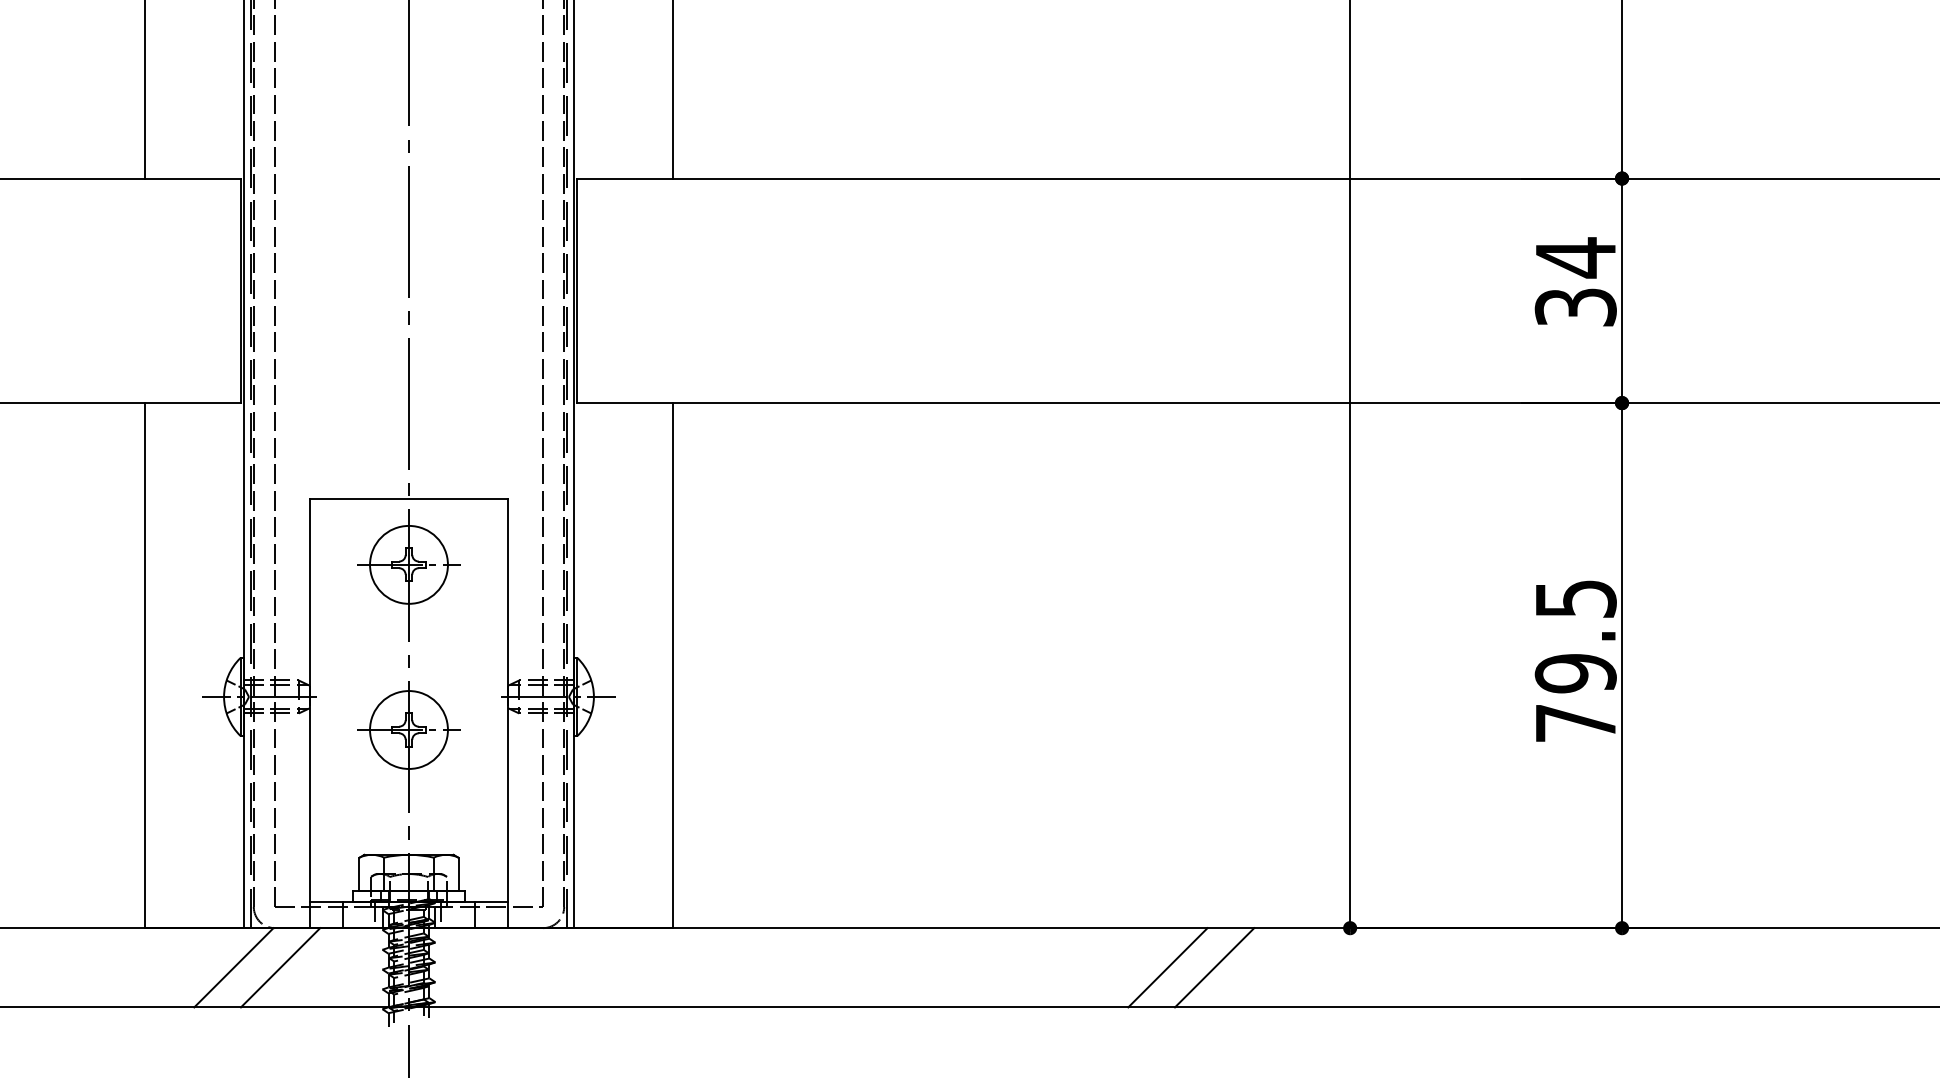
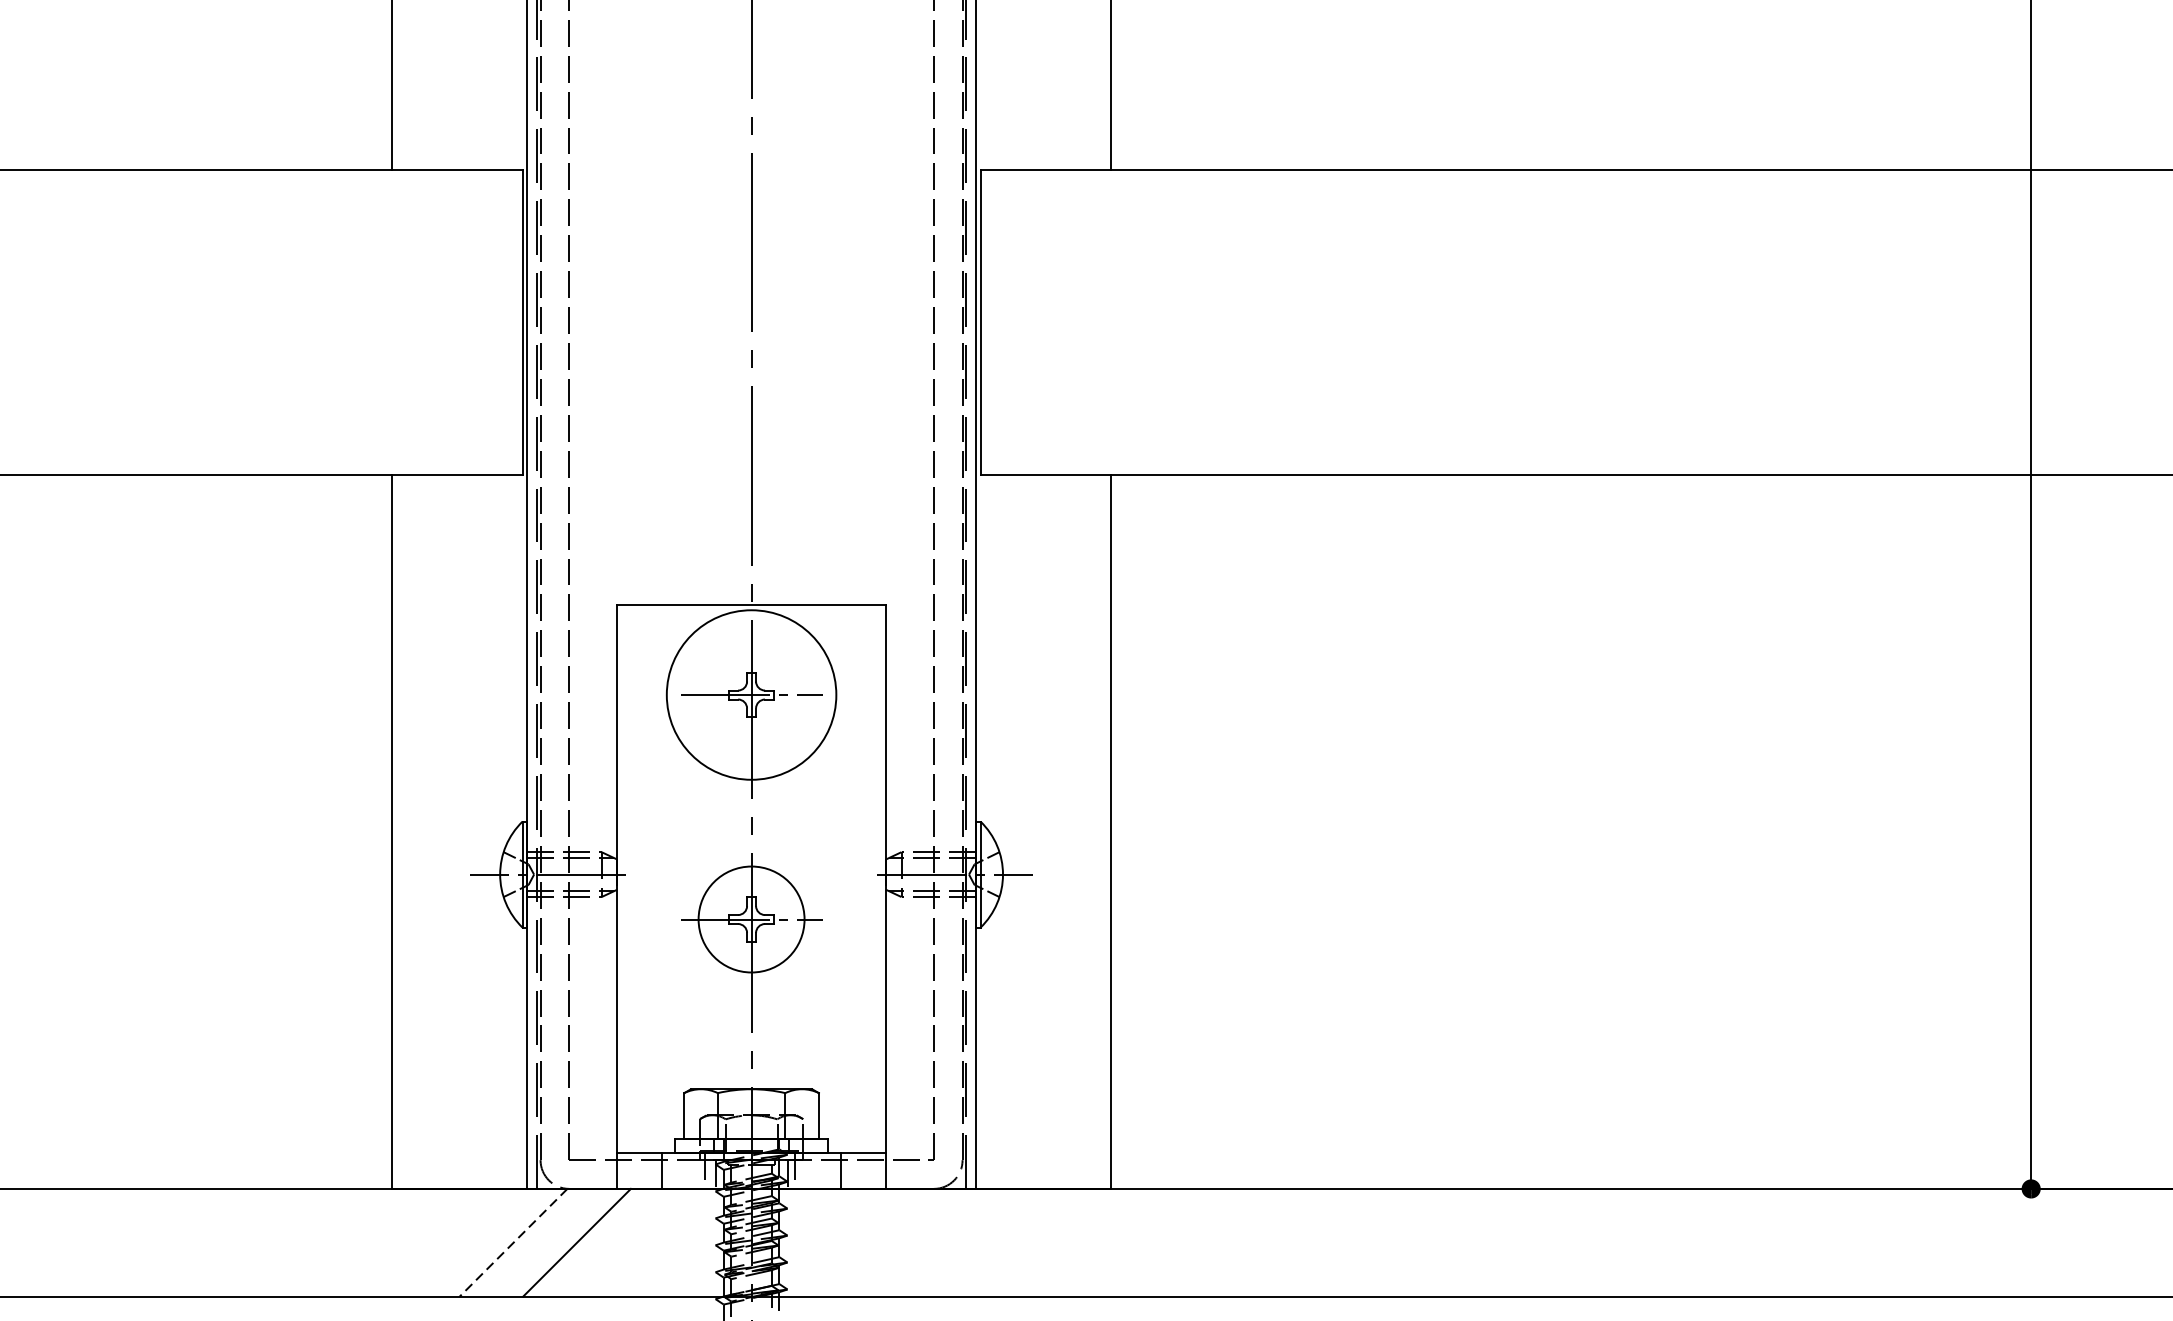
circle: (408, 564) -> (750, 694), size x1.6
line: (1167, 967) -> (1782, 1242), removed
line: (1214, 967) -> (1846, 1242), removed
line: (233, 968) -> (512, 1243), solid -> dashed

